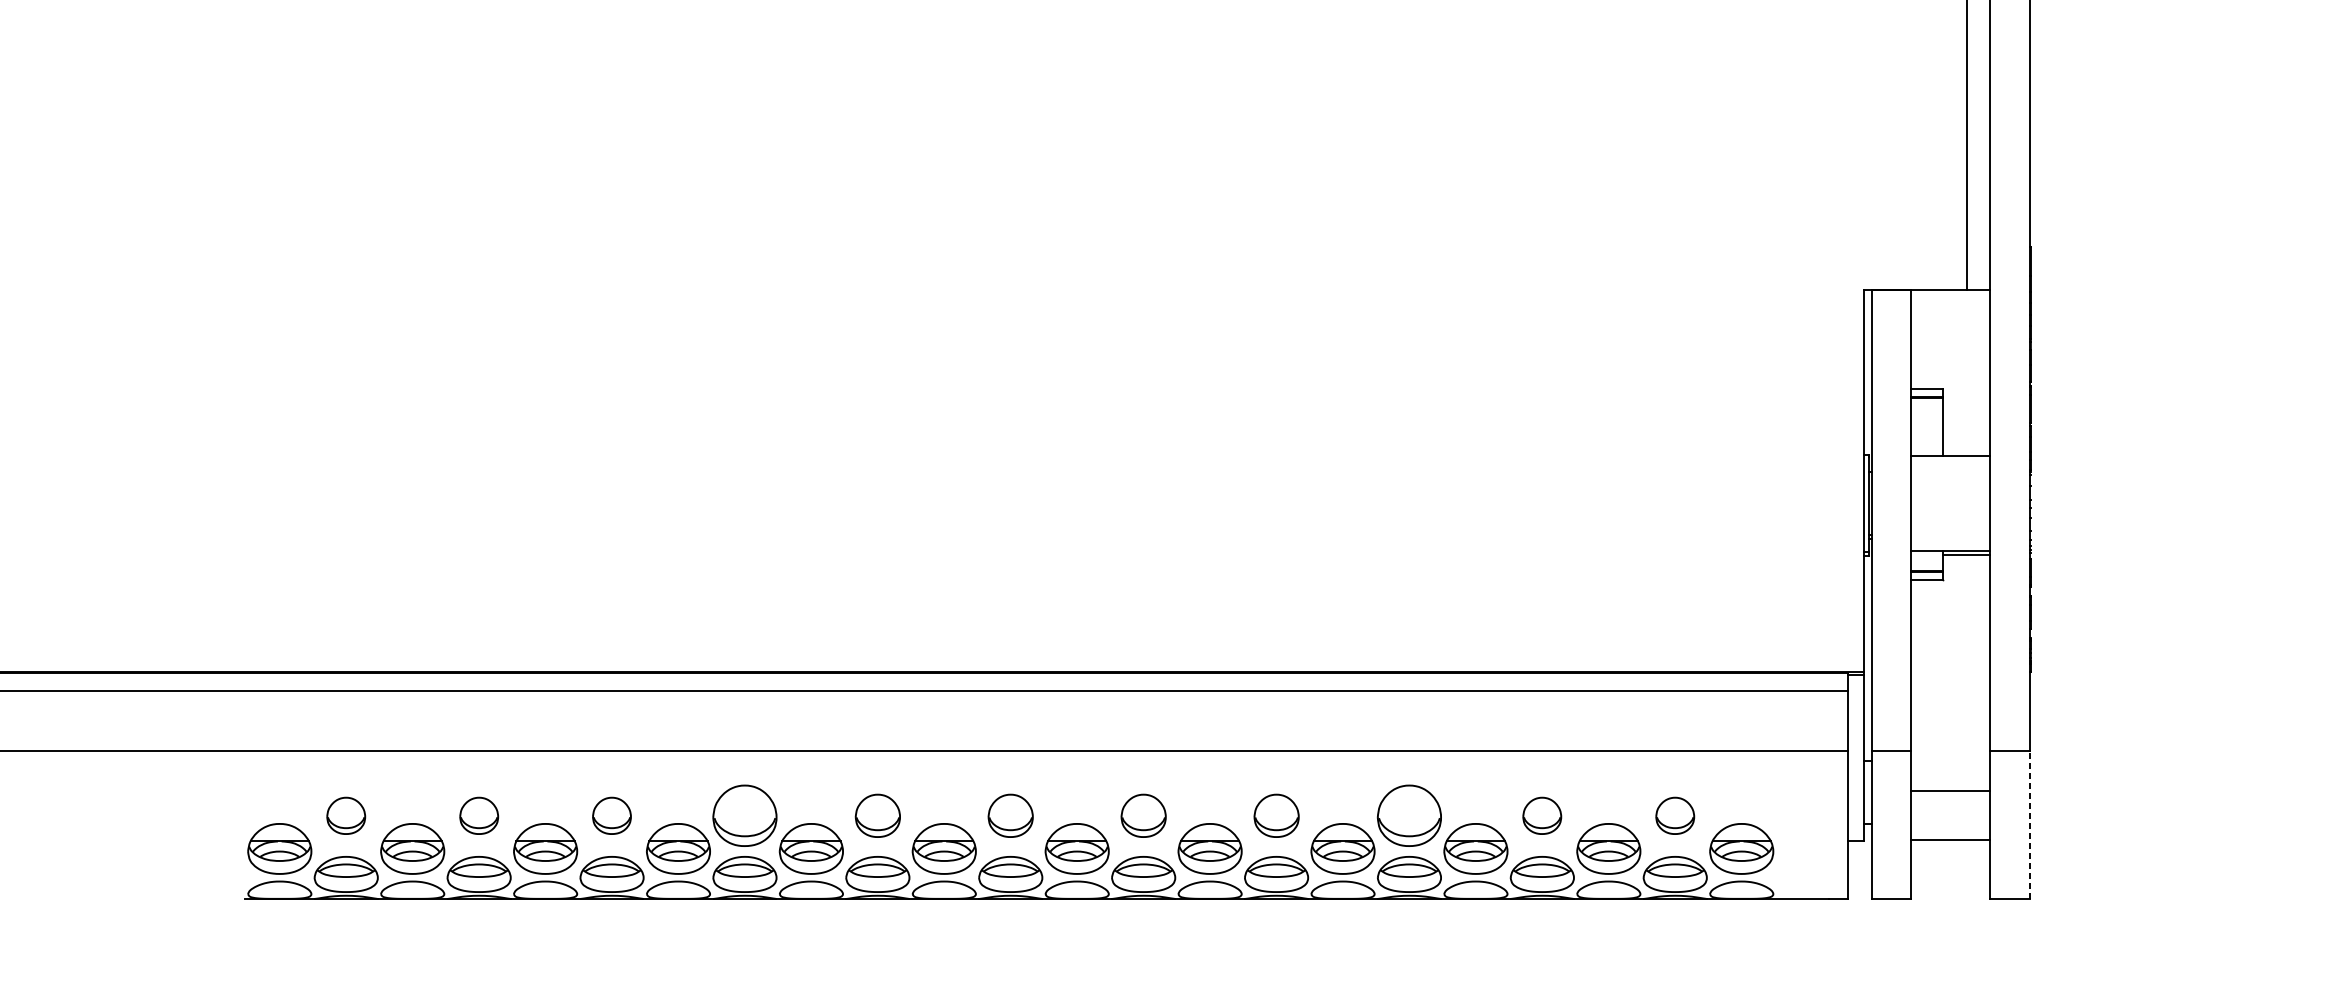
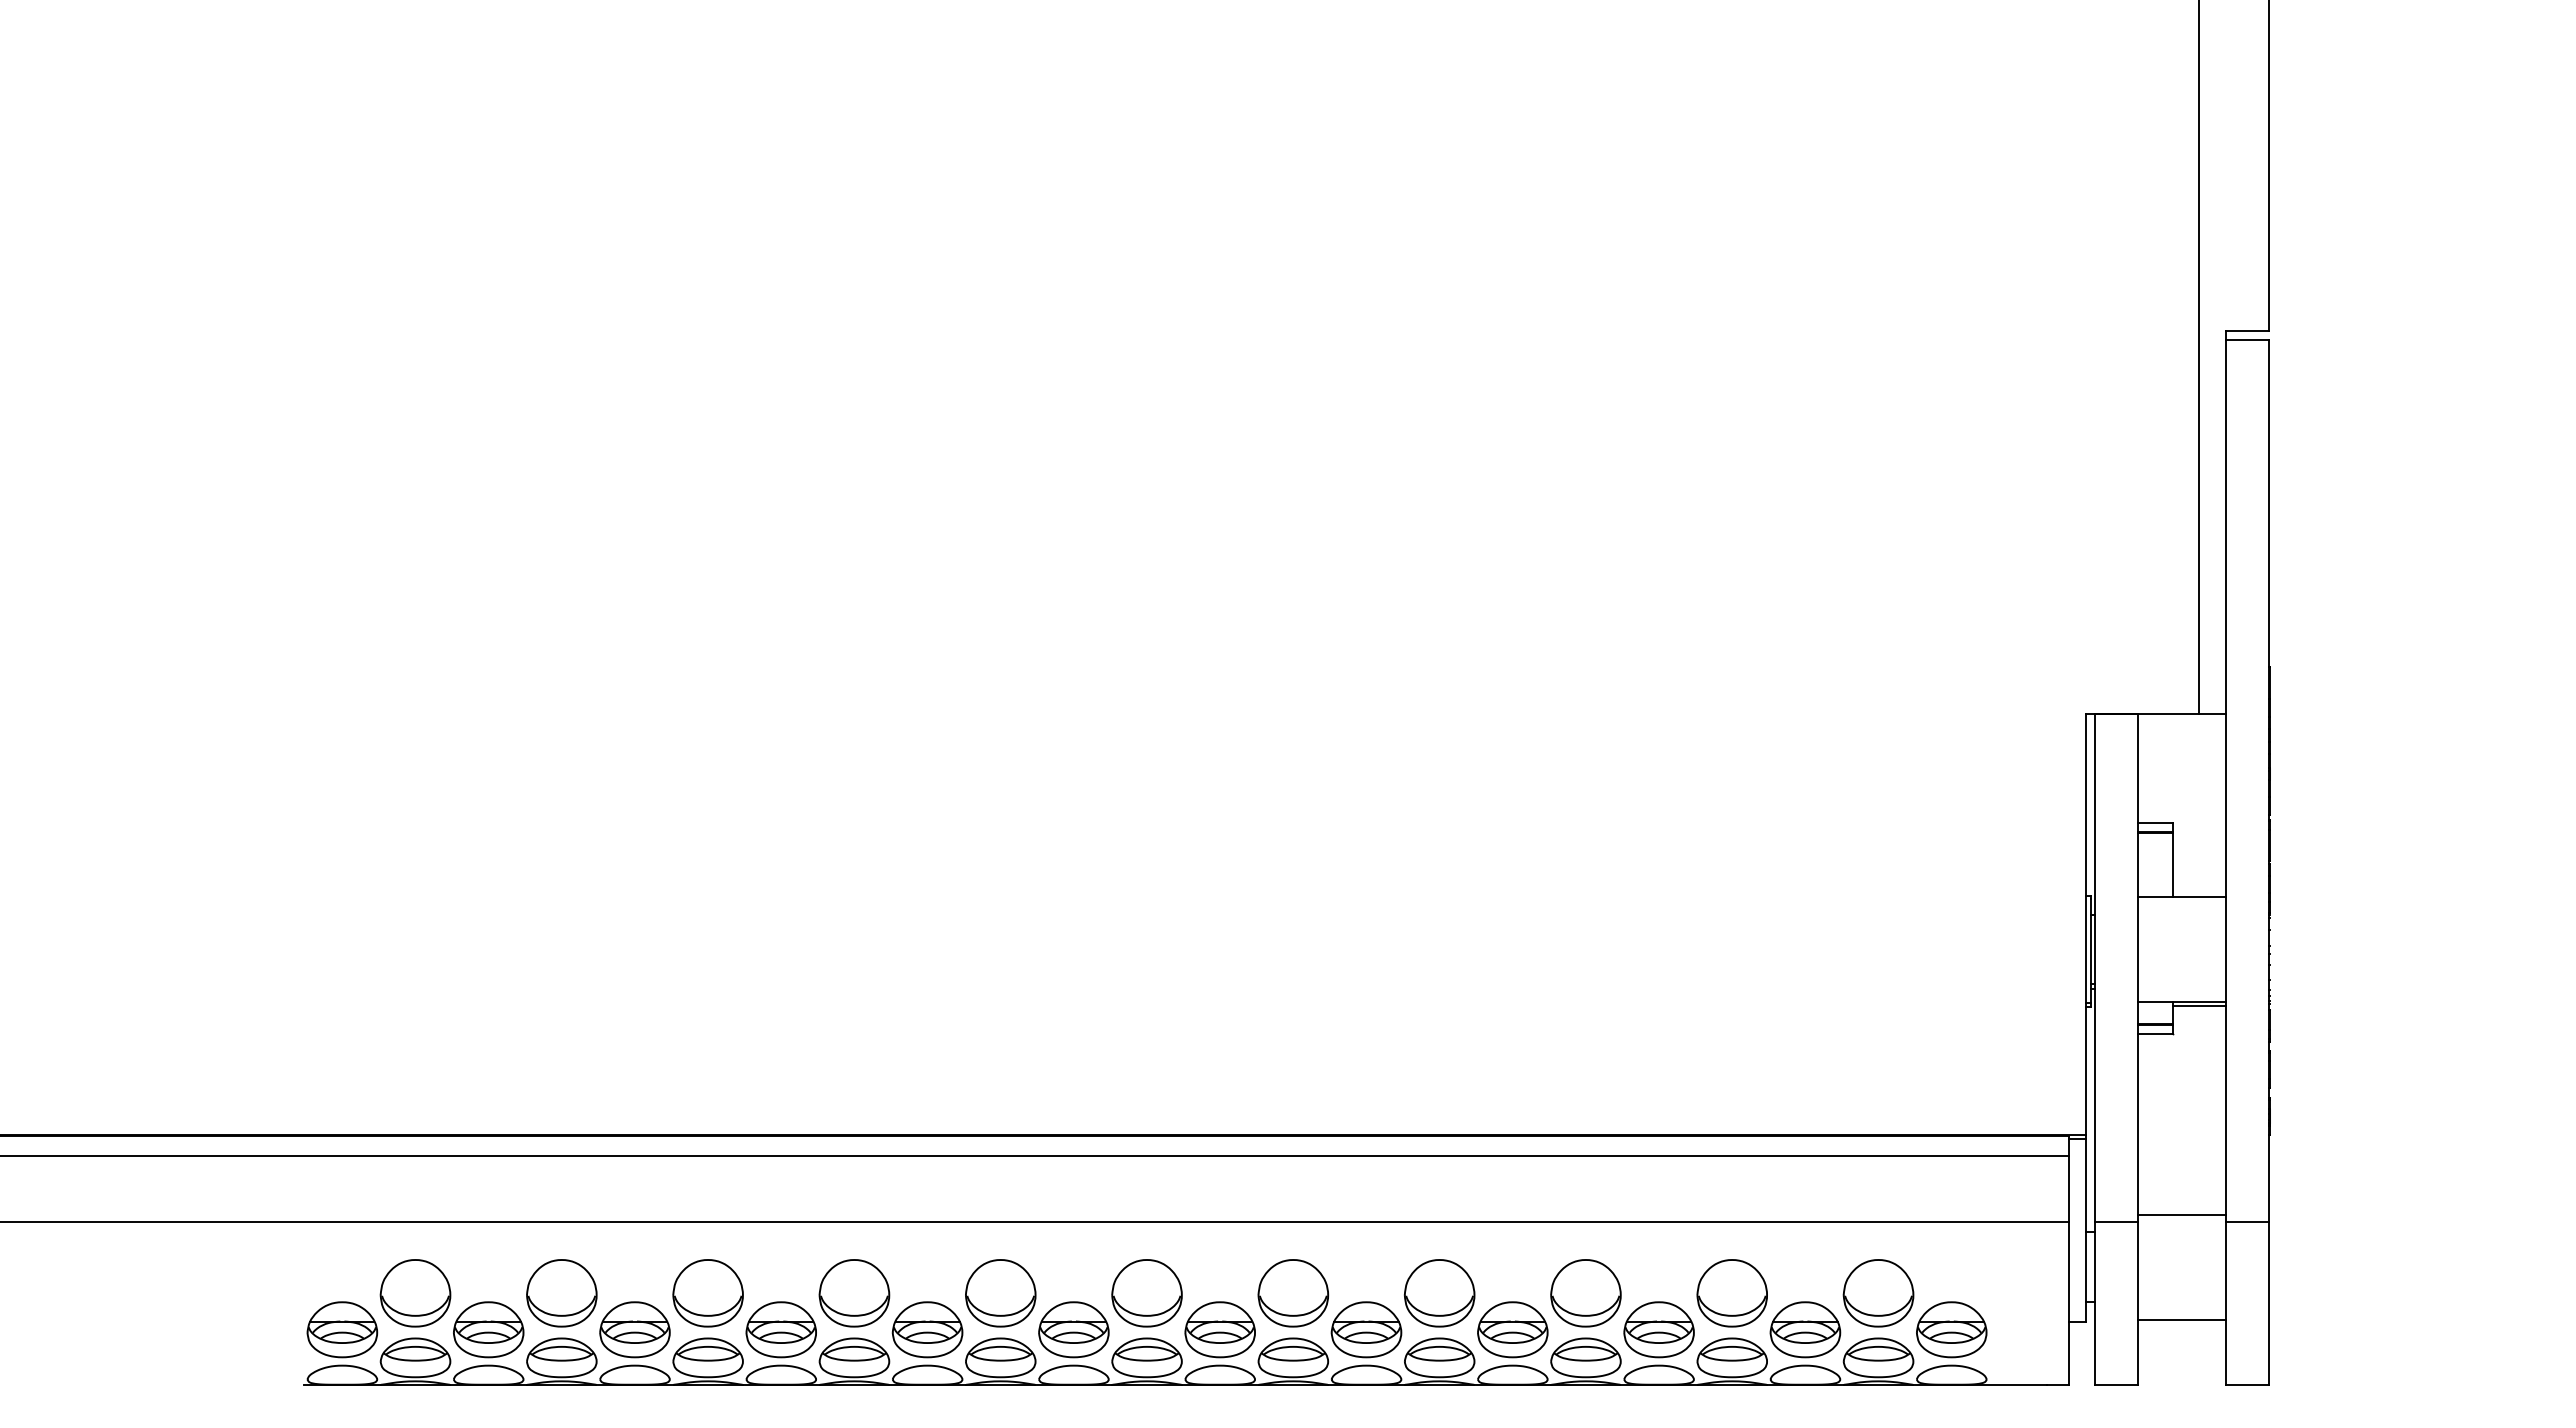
line: (1950, 790) -> (2181, 1214), moved
part: (346, 815) -> (415, 1293), size x1.67
part: (478, 815) -> (561, 1293), size x1.67
part: (611, 815) -> (707, 1293), size x1.67
part: (877, 815) -> (1000, 1293), size x1.43
part: (1010, 815) -> (1146, 1293), size x1.43
part: (1143, 815) -> (1293, 1293), size x1.43
part: (1276, 815) -> (1439, 1293), size x1.43
part: (1541, 815) -> (1731, 1293), size x1.67
part: (1675, 815) -> (1878, 1293), size x1.67
line: (2030, 825) -> (2269, 1303), dashed -> solid

